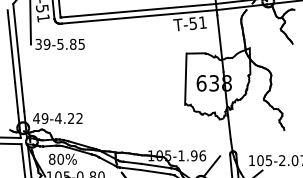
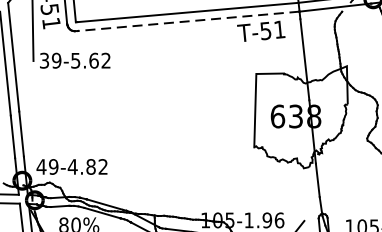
line: (139, 16) -> (188, 20), solid -> dashed
text: (77, 43) -> (100, 59), 39-5.85 -> 39-5.62
text: (71, 118) -> (91, 166), 49-4.22 -> 49-4.82

